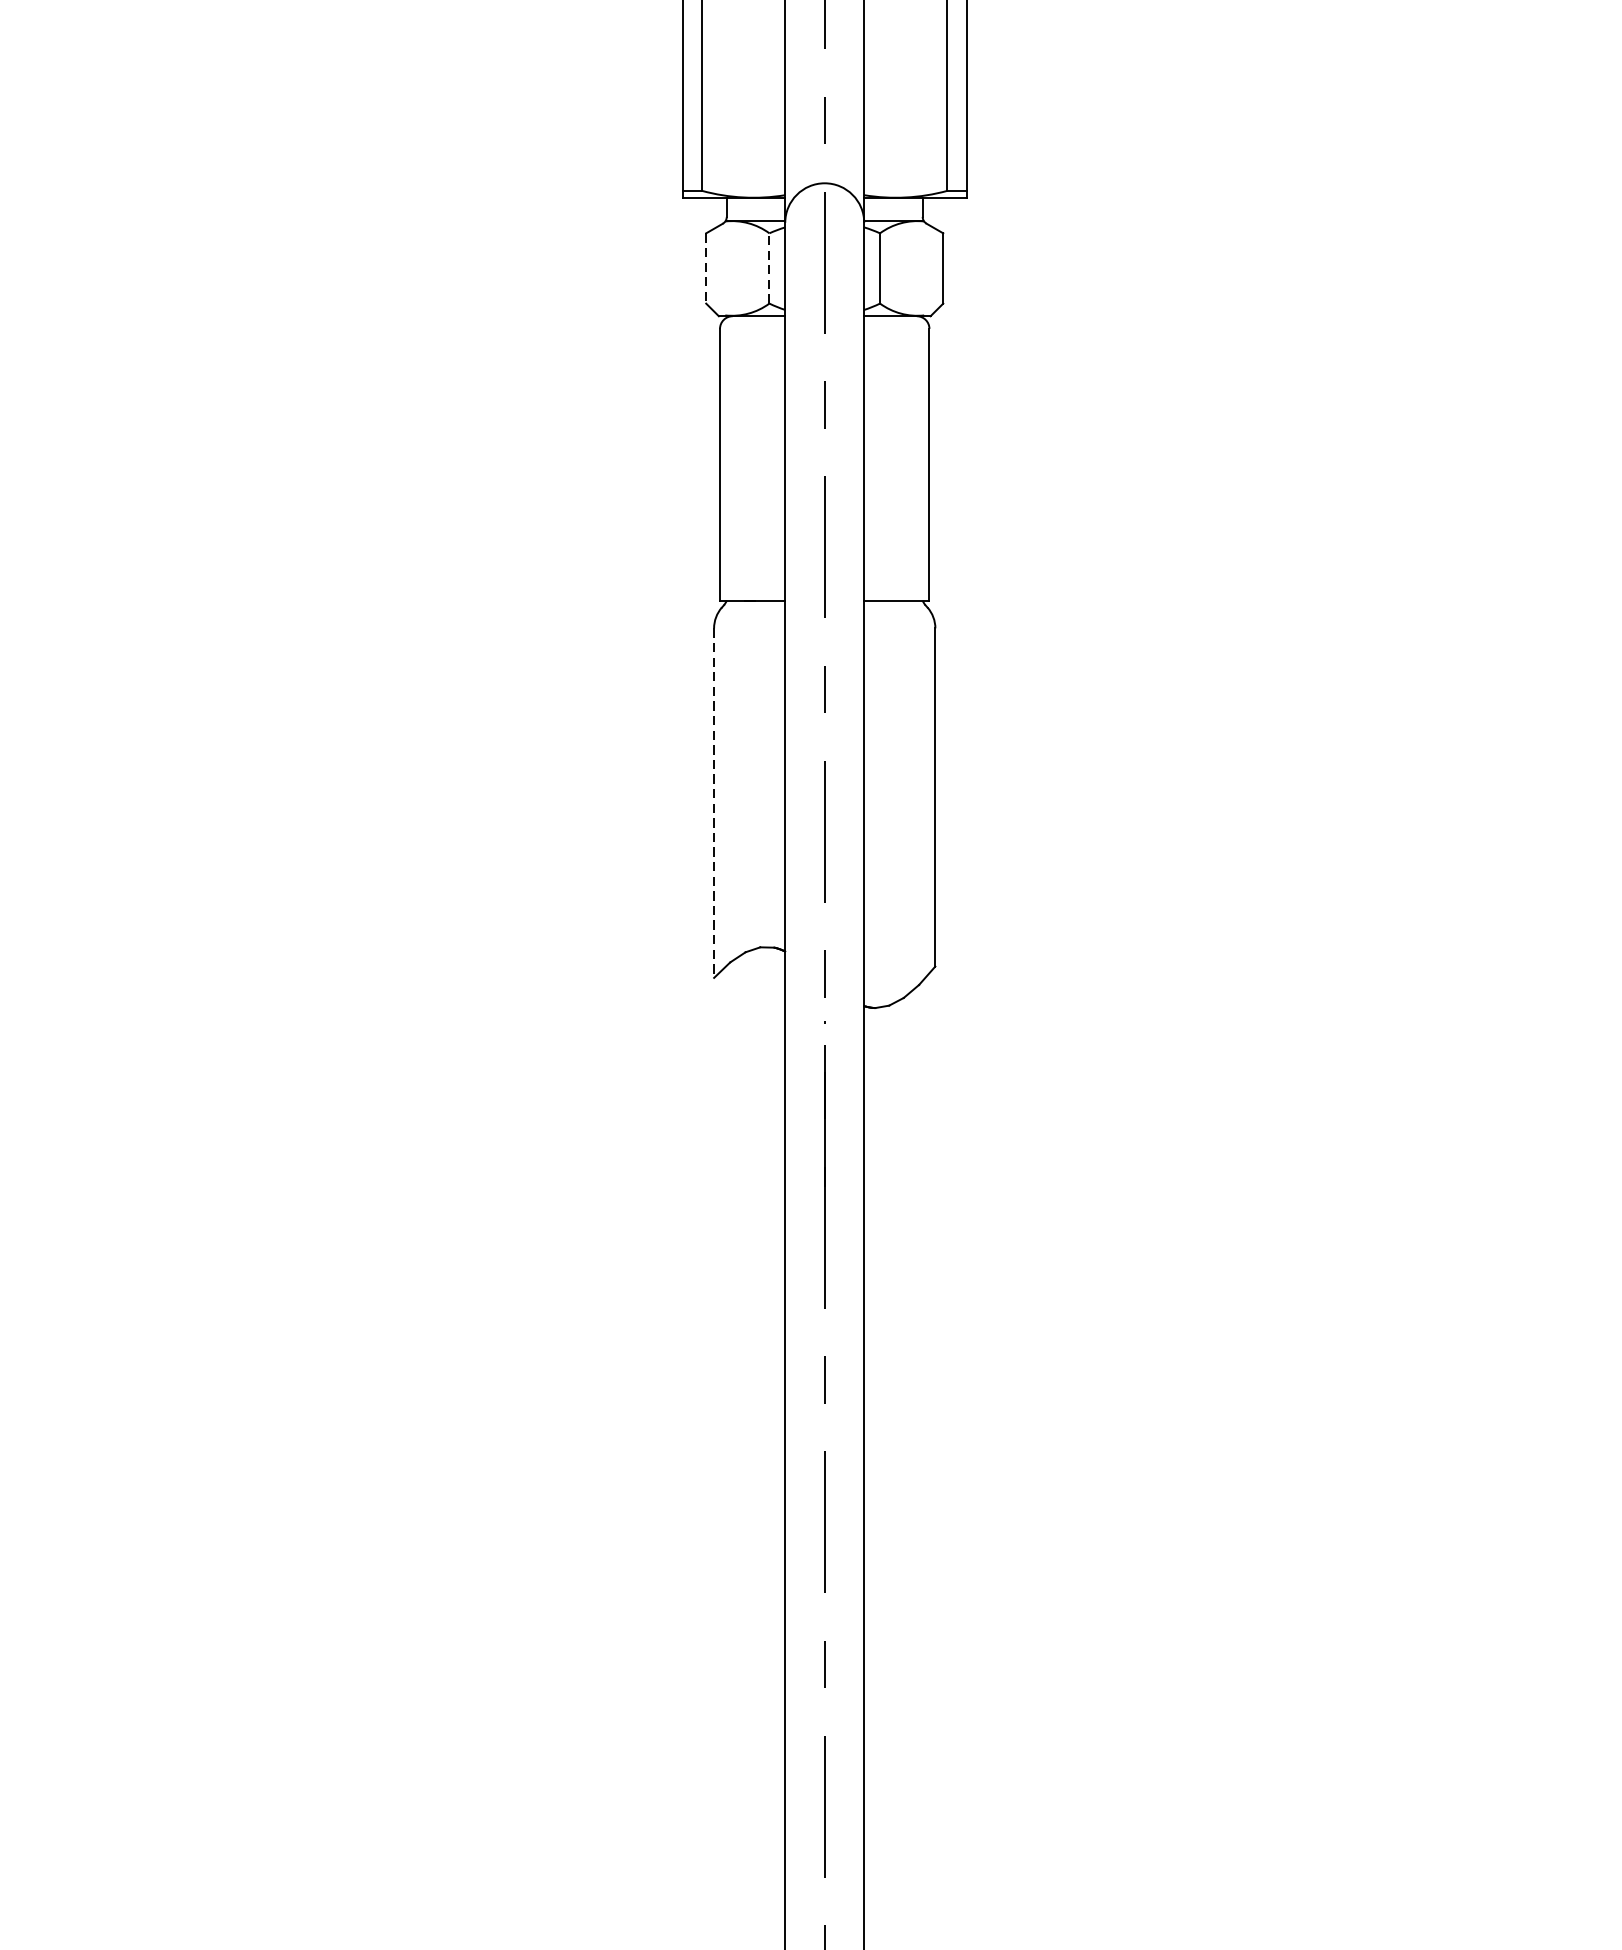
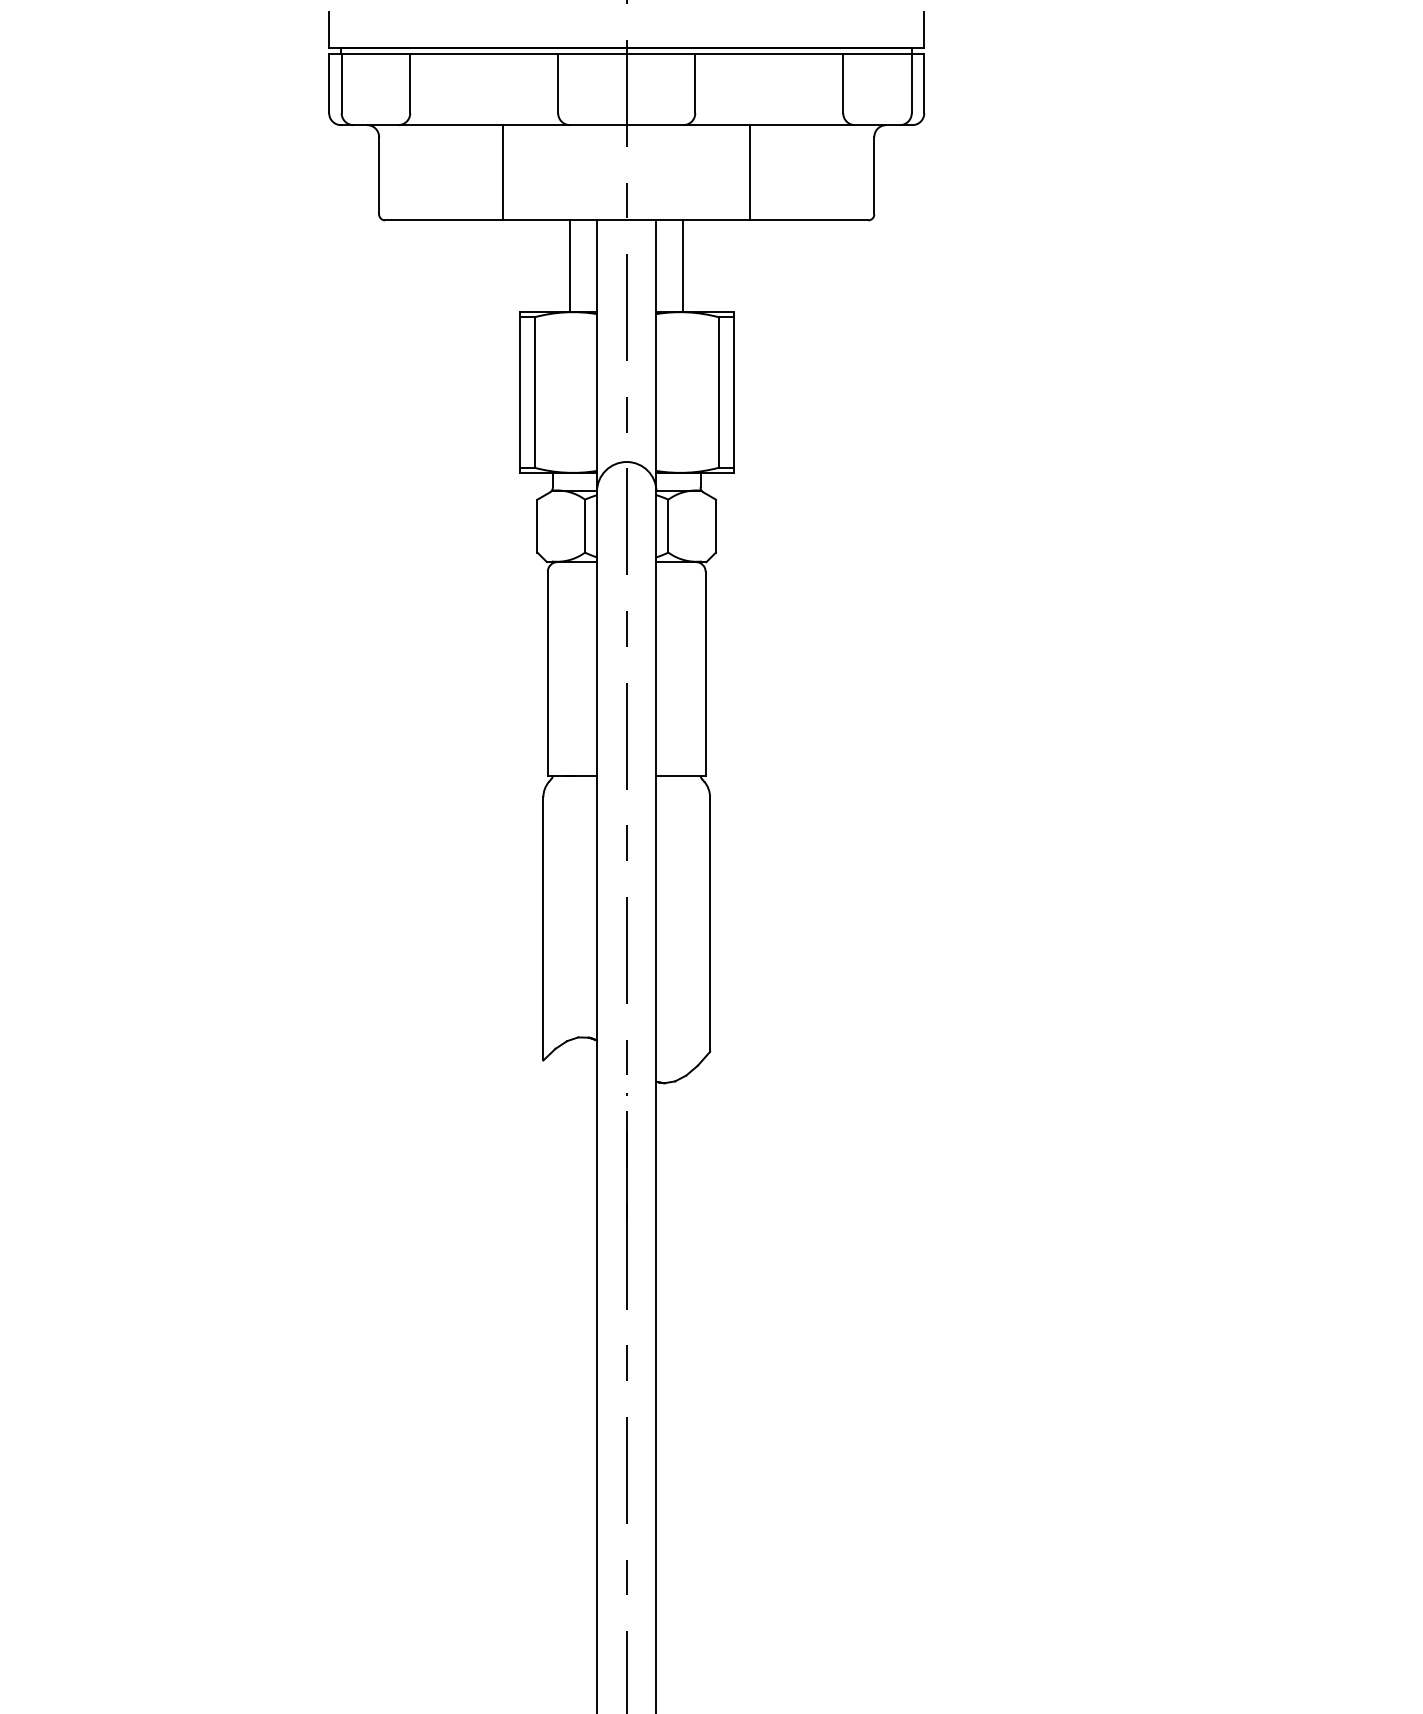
line: (770, 267) -> (585, 525), dashed -> solid
line: (706, 268) -> (537, 526), dashed -> solid
line: (714, 802) -> (543, 928), dashed -> solid

